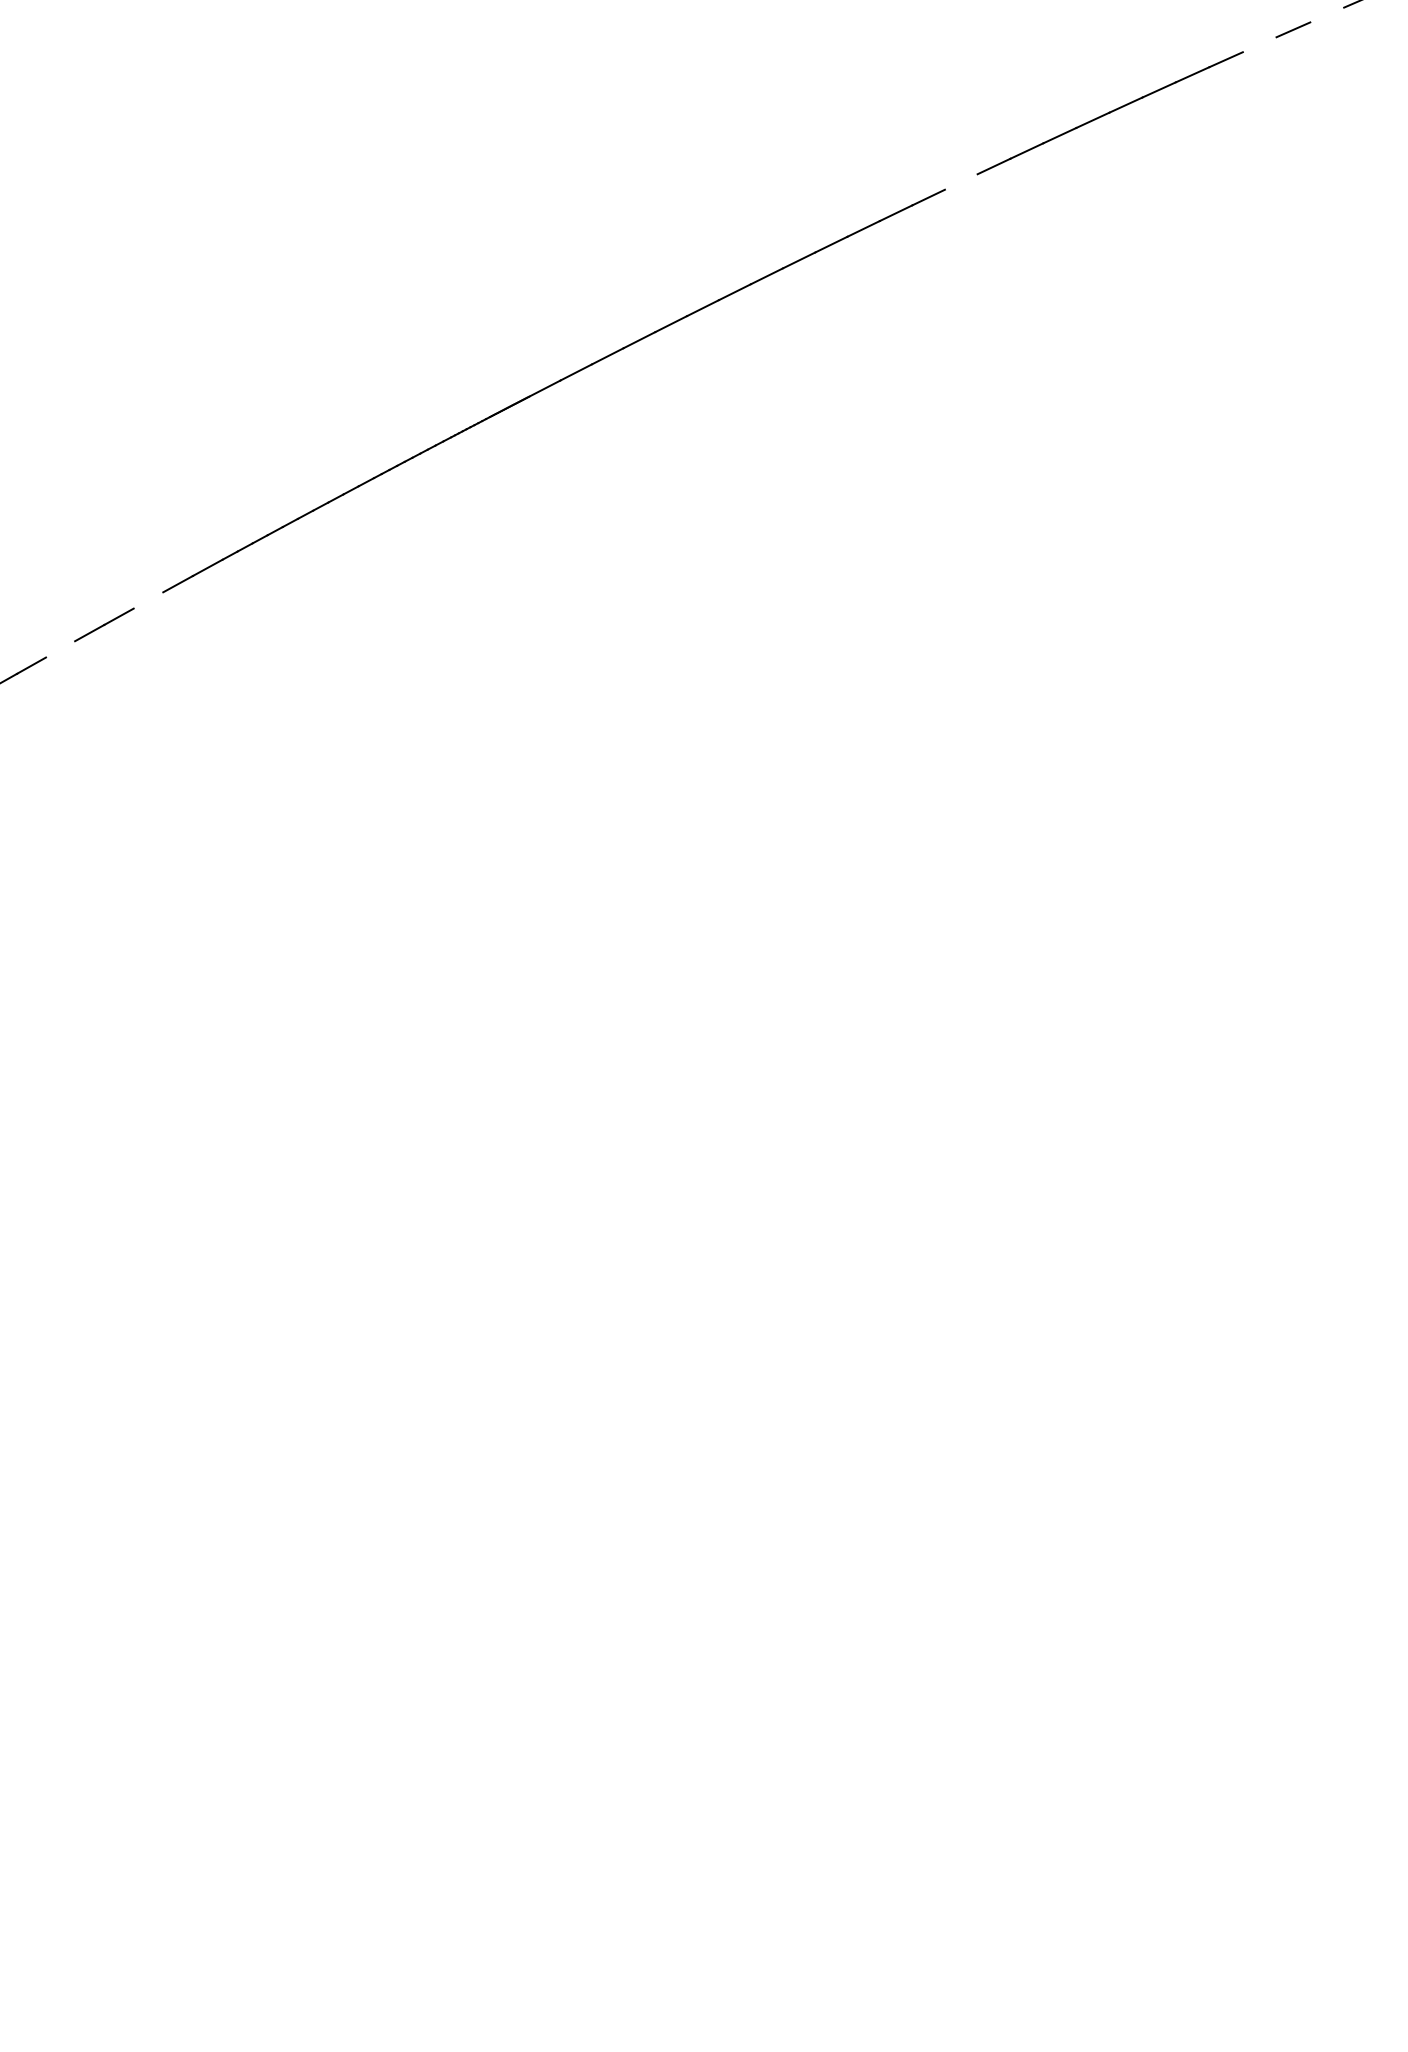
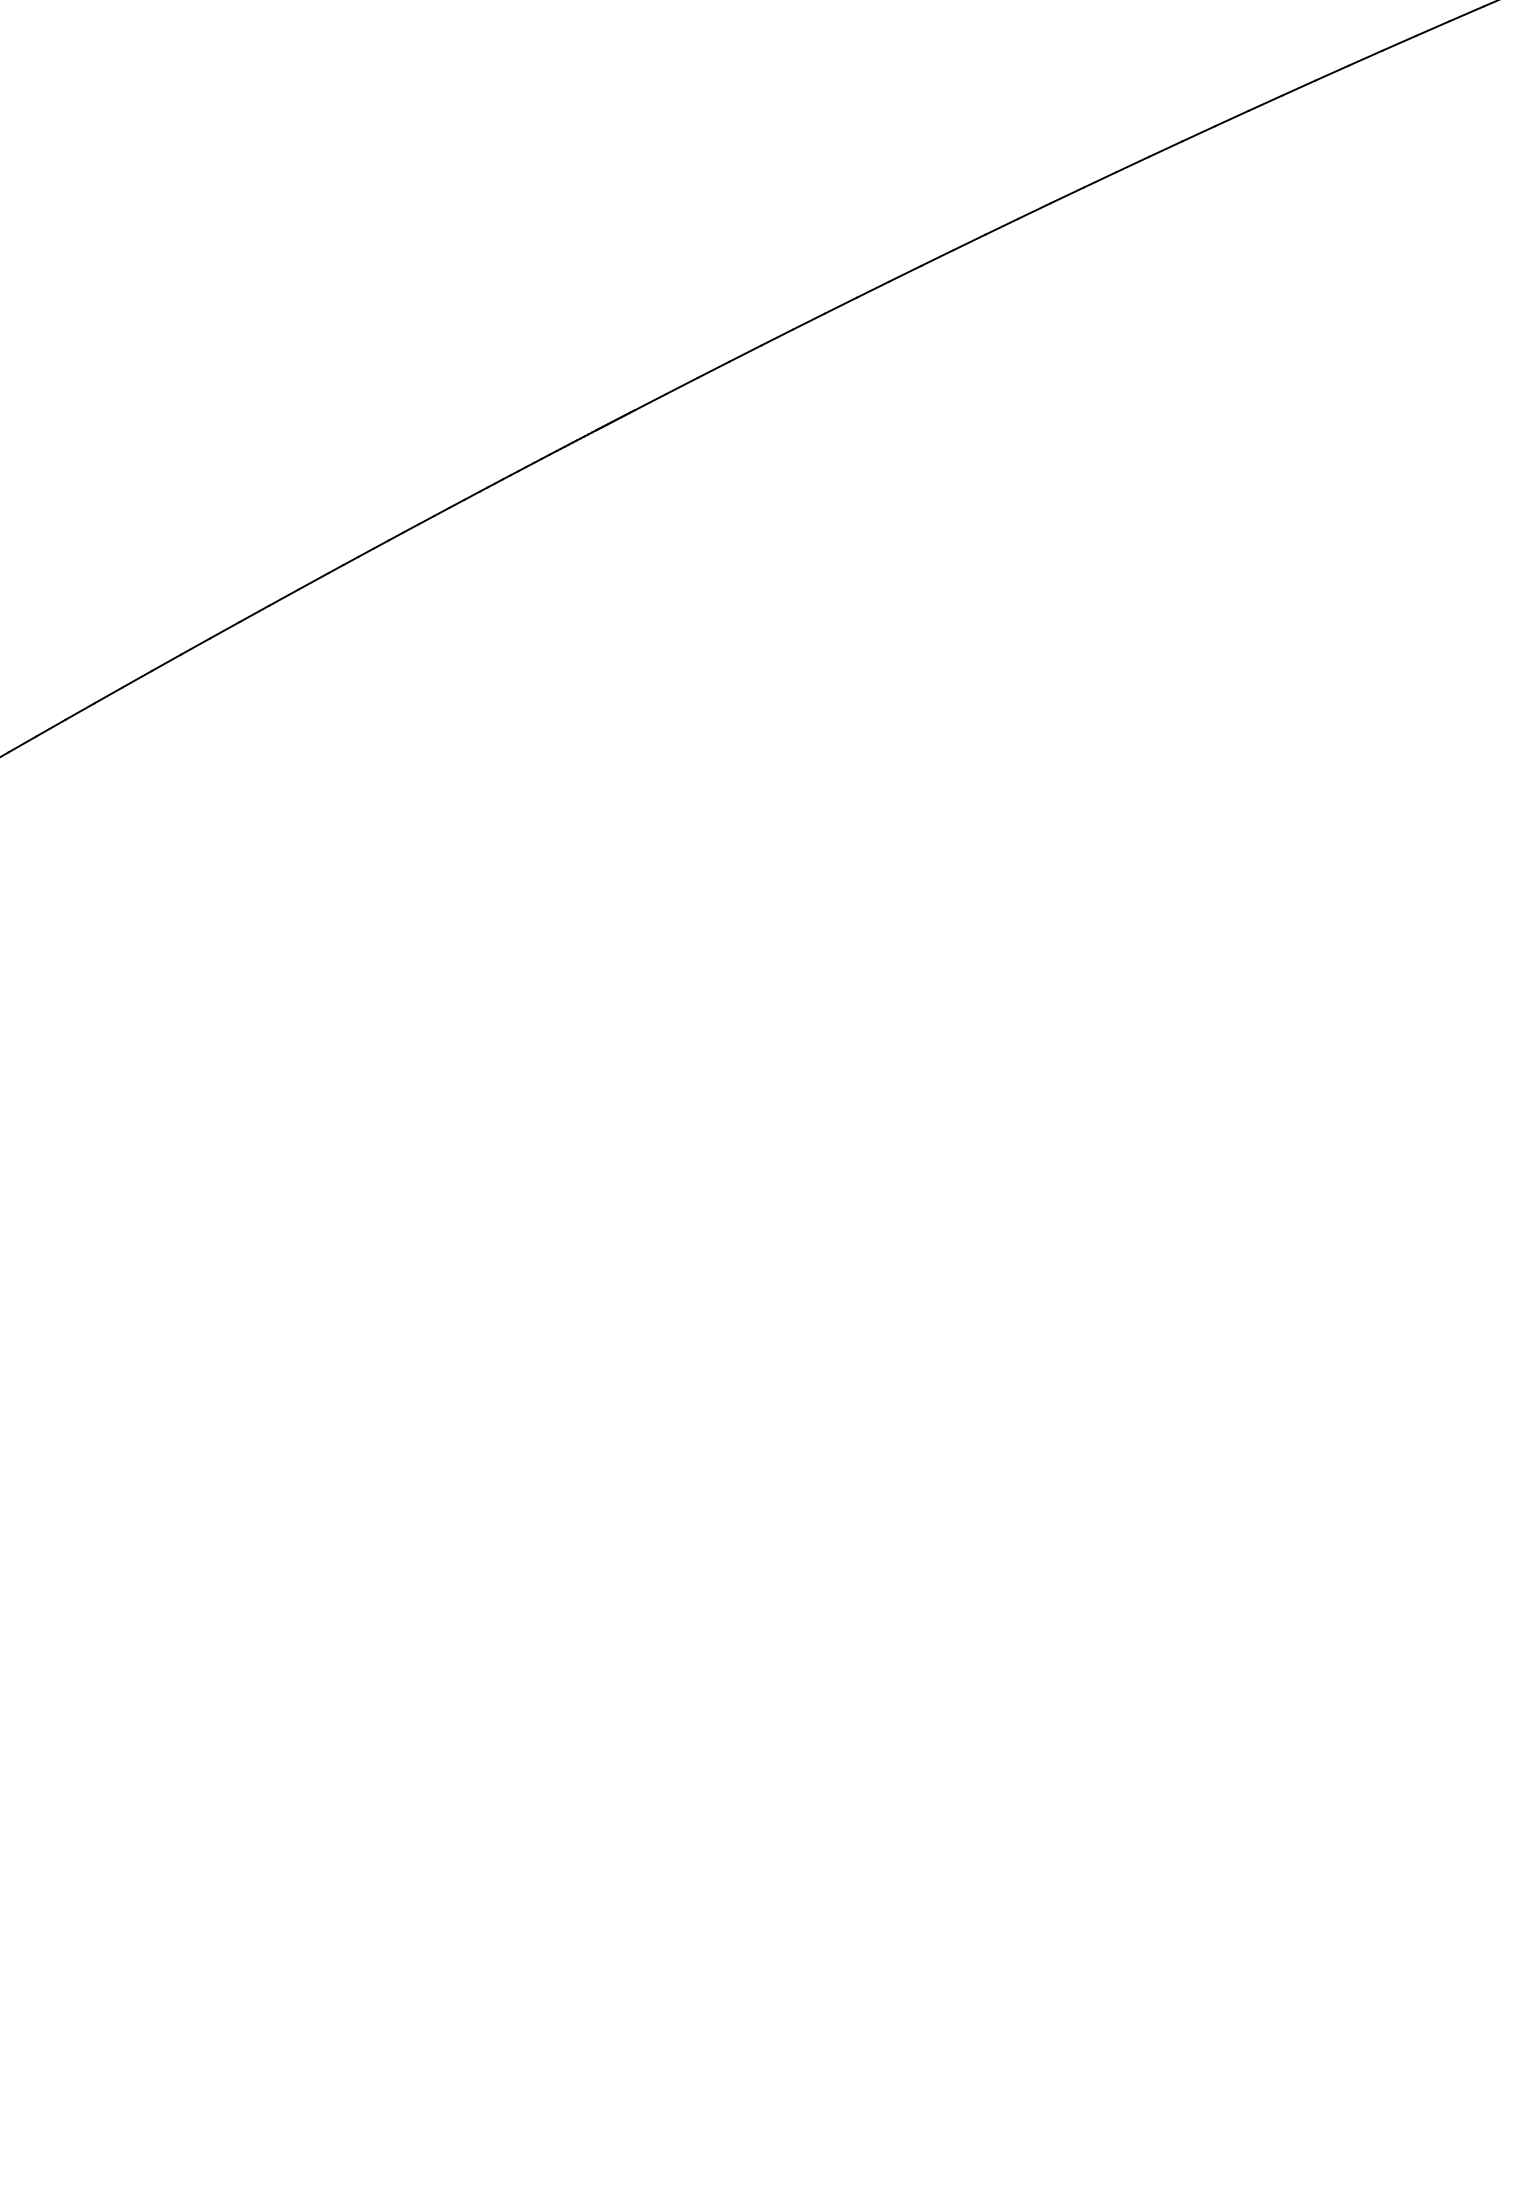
line: (1326, 15) -> (1432, 28), added
line: (1259, 44) -> (1365, 57), added
line: (960, 182) -> (1066, 195), added
line: (148, 600) -> (254, 613), added
line: (59, 649) -> (165, 662), added

